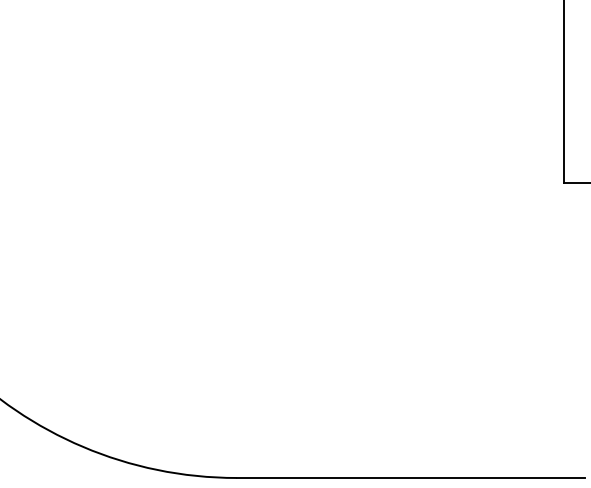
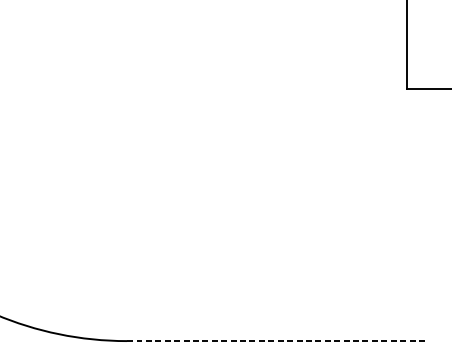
line: (410, 477) -> (275, 340), solid -> dashed

